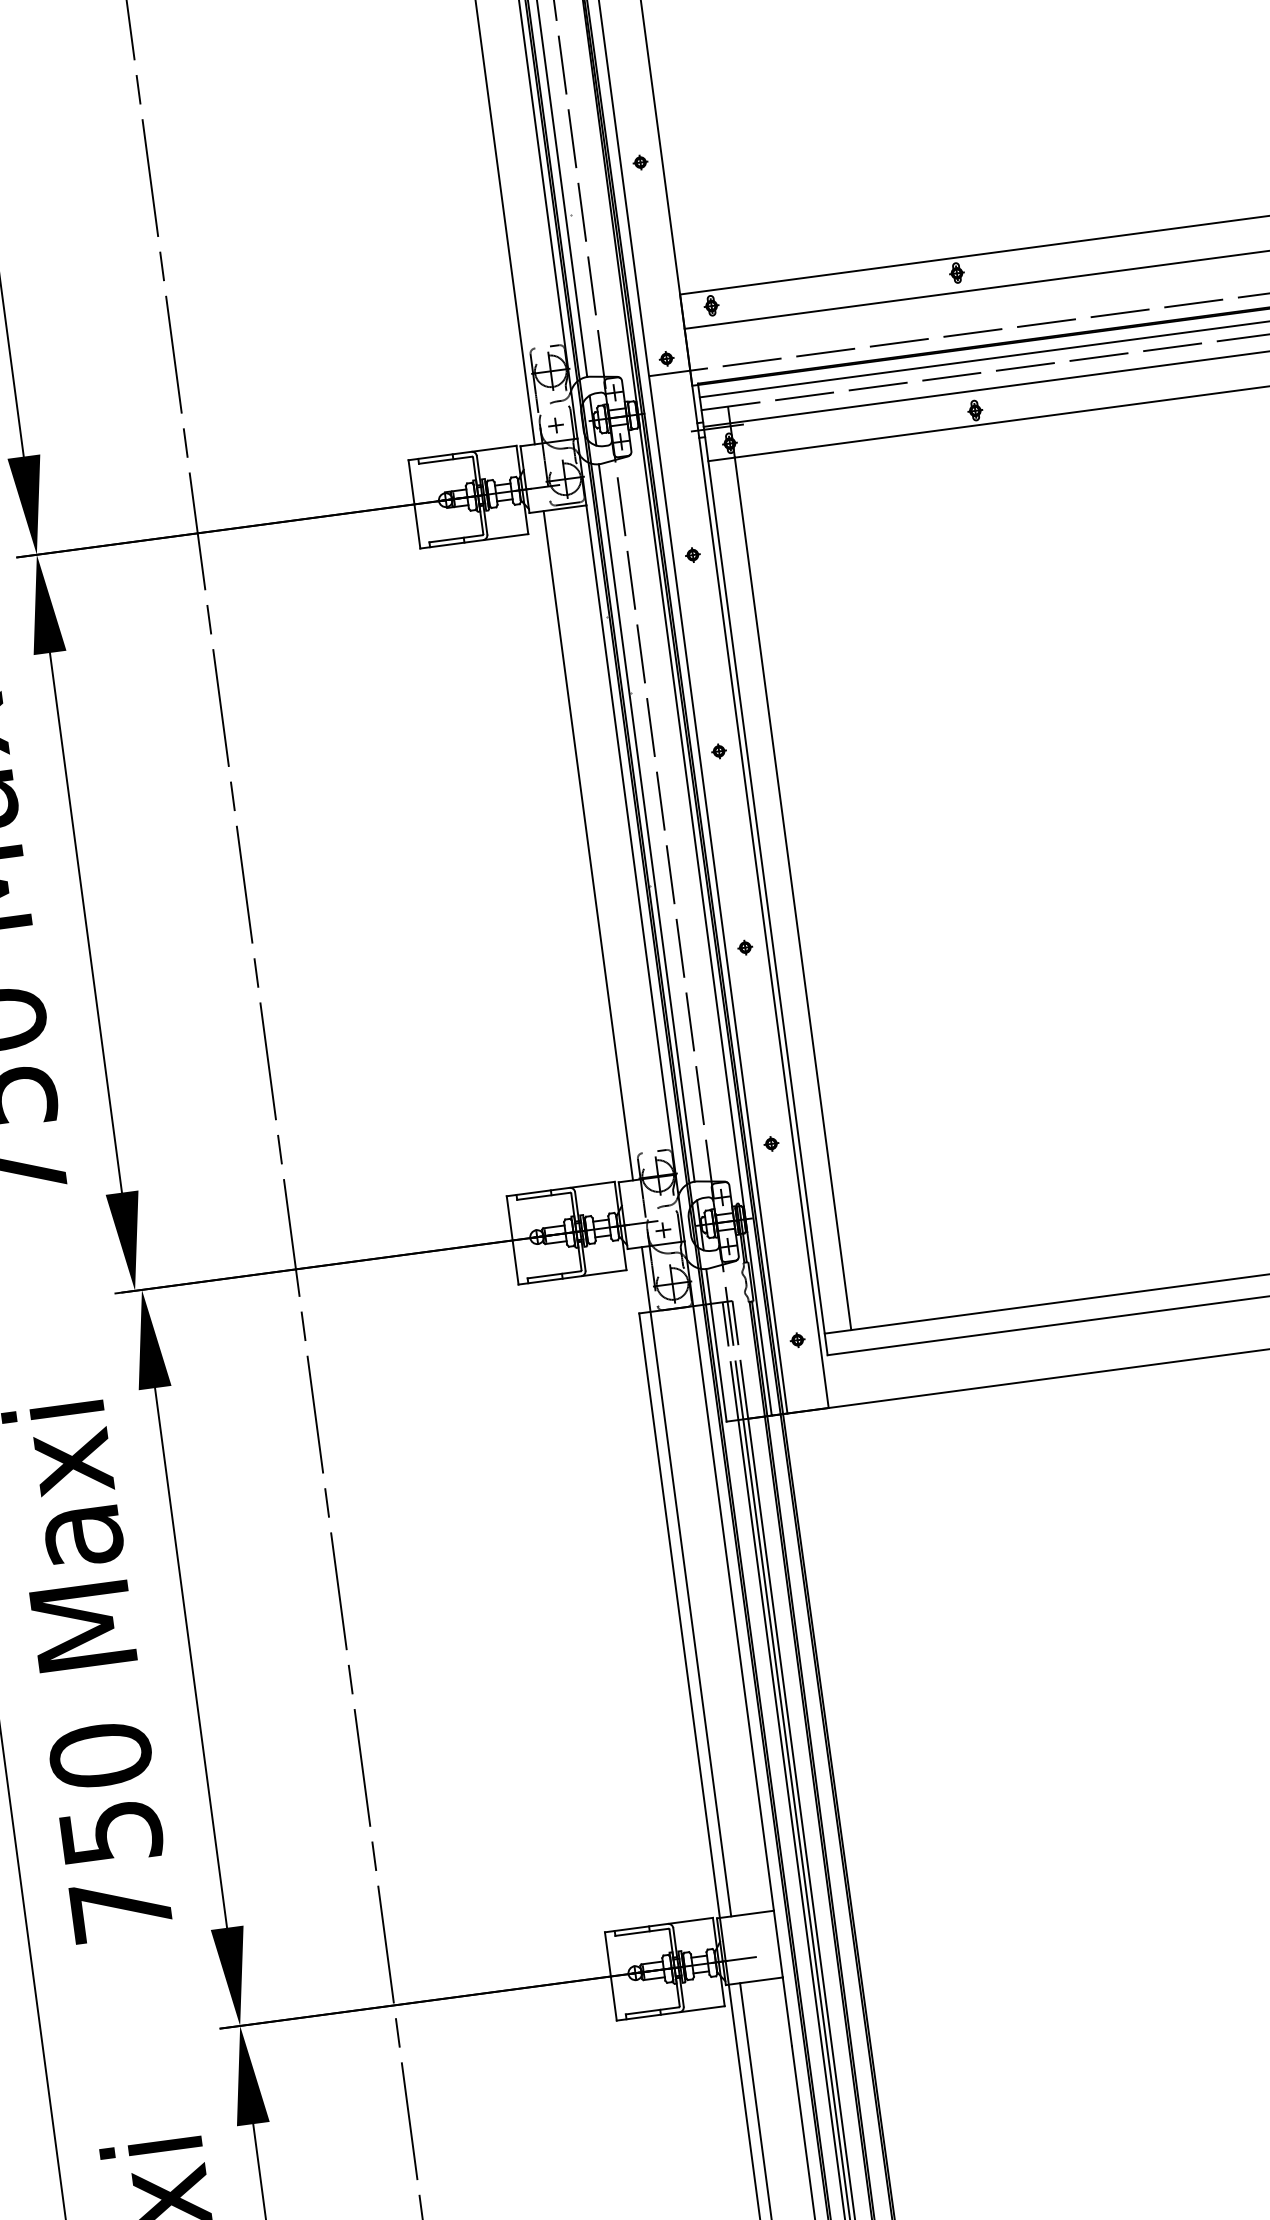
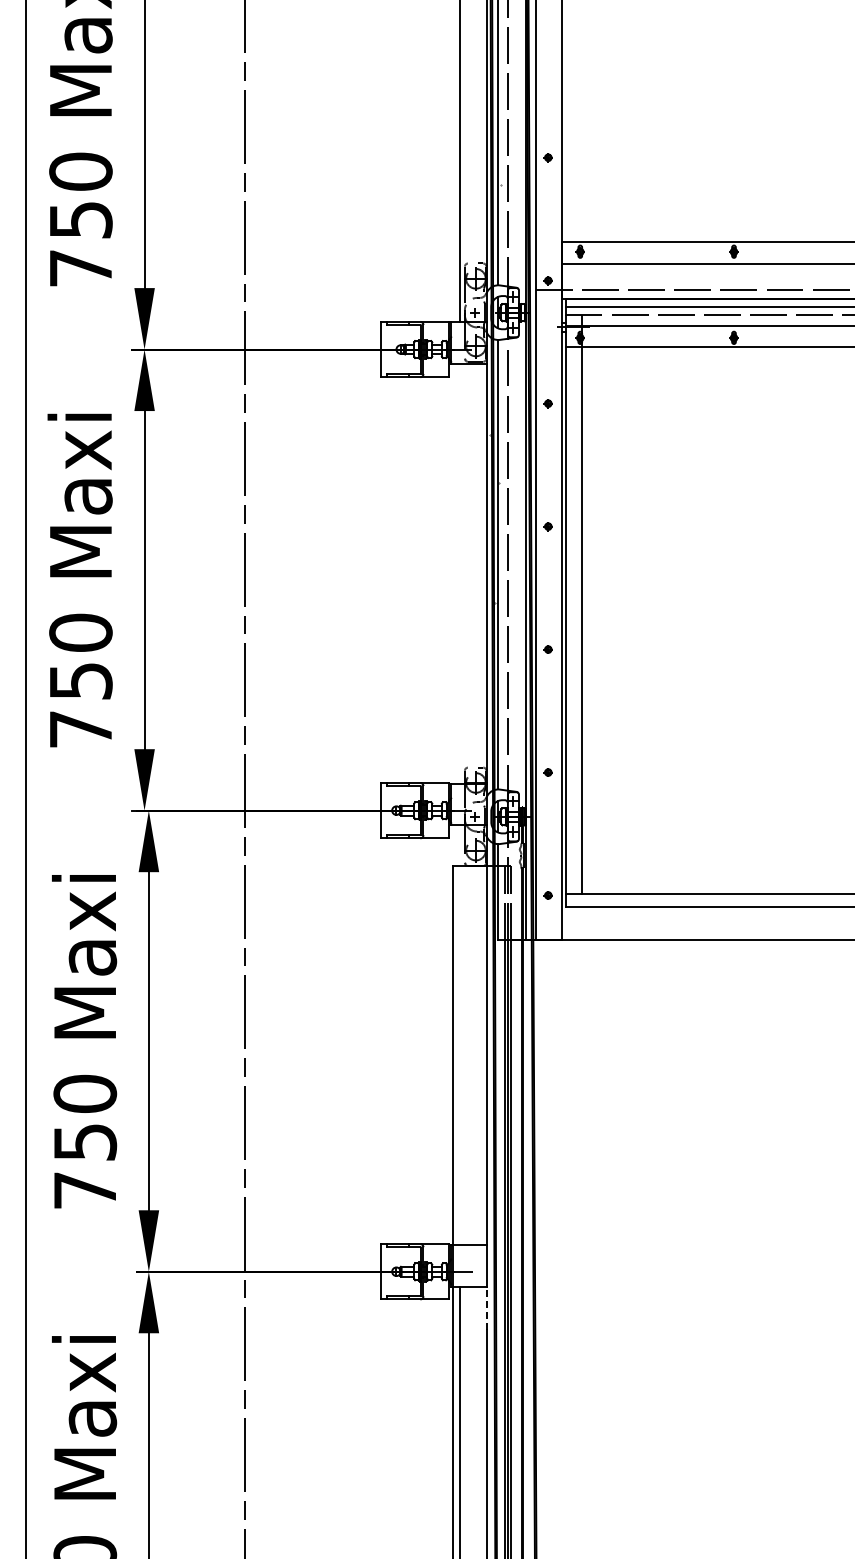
line: (588, 844) -> (460, 573), removed
line: (687, 1580) -> (460, 1034), removed
line: (786, 2012) -> (486, 1308), solid -> dashed

